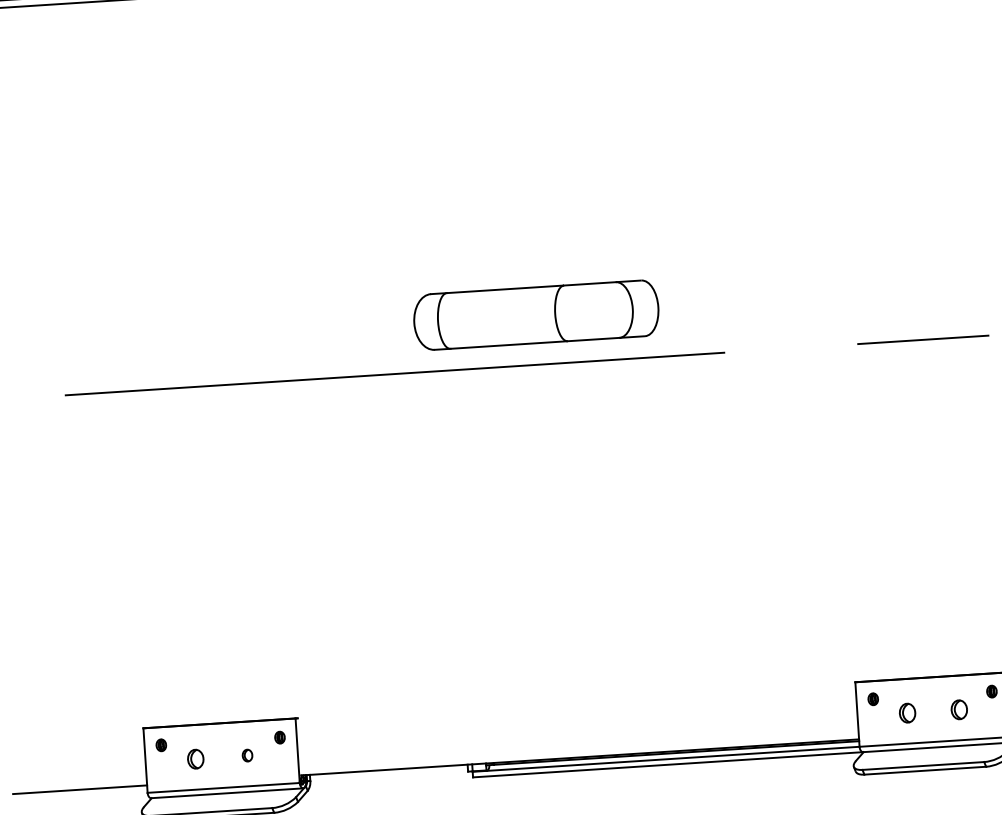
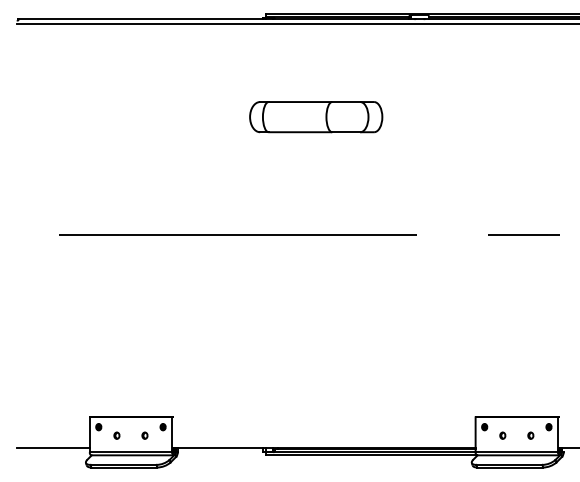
part: (536, 315) -> (316, 117), moved
part: (958, 709) -> (530, 435), size x0.62
part: (907, 712) -> (502, 435), size x0.62
part: (195, 758) -> (116, 435), size x0.62

